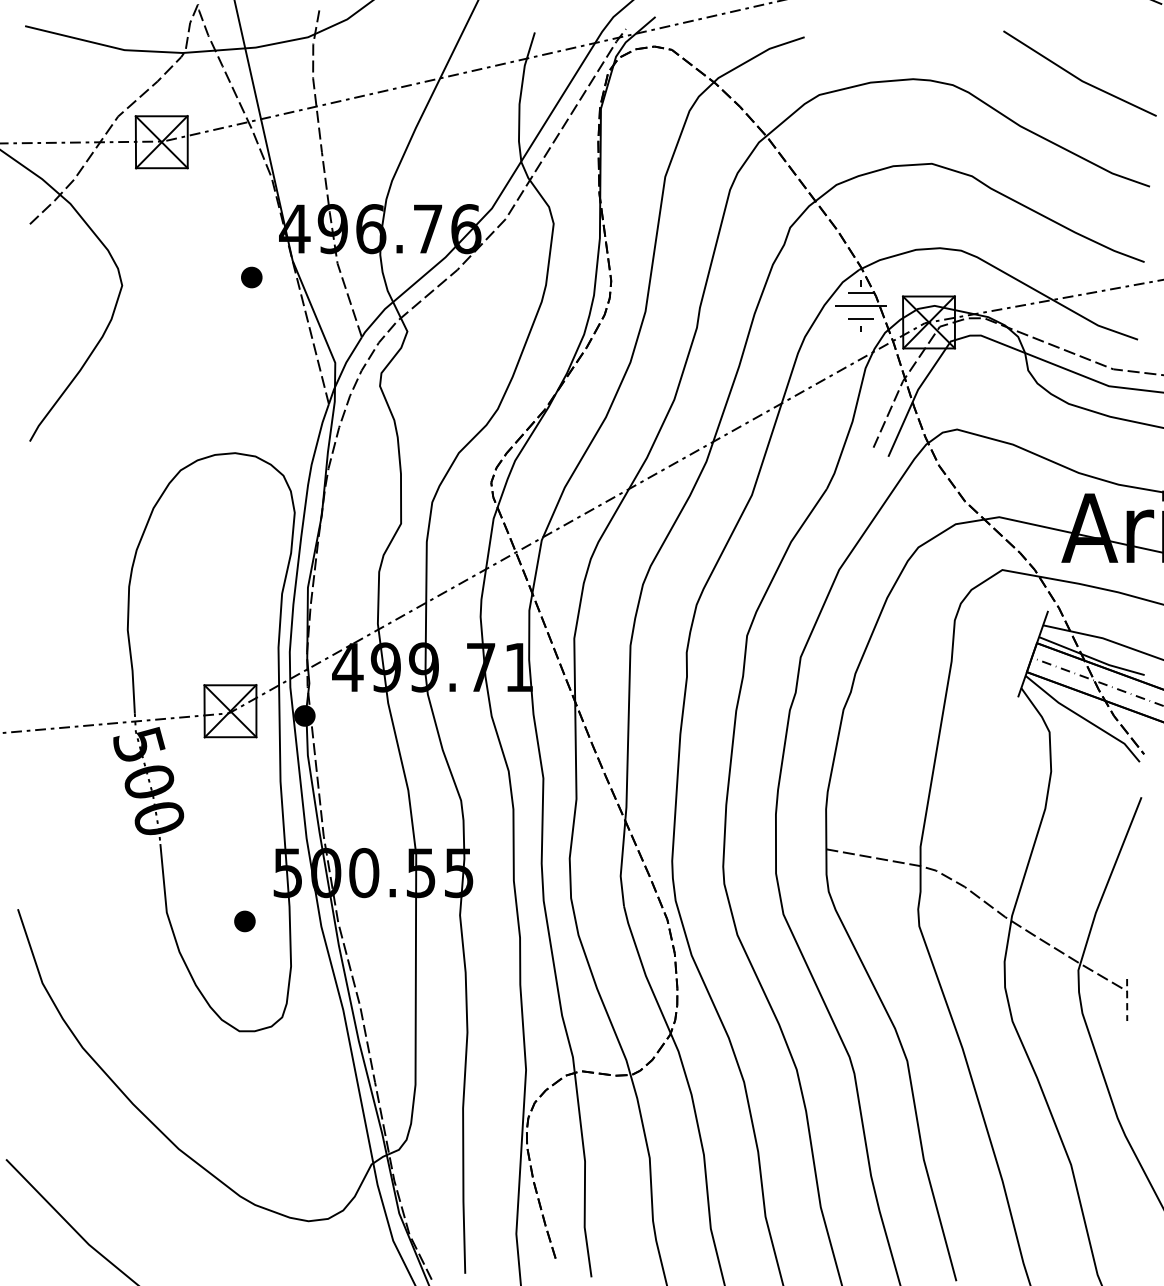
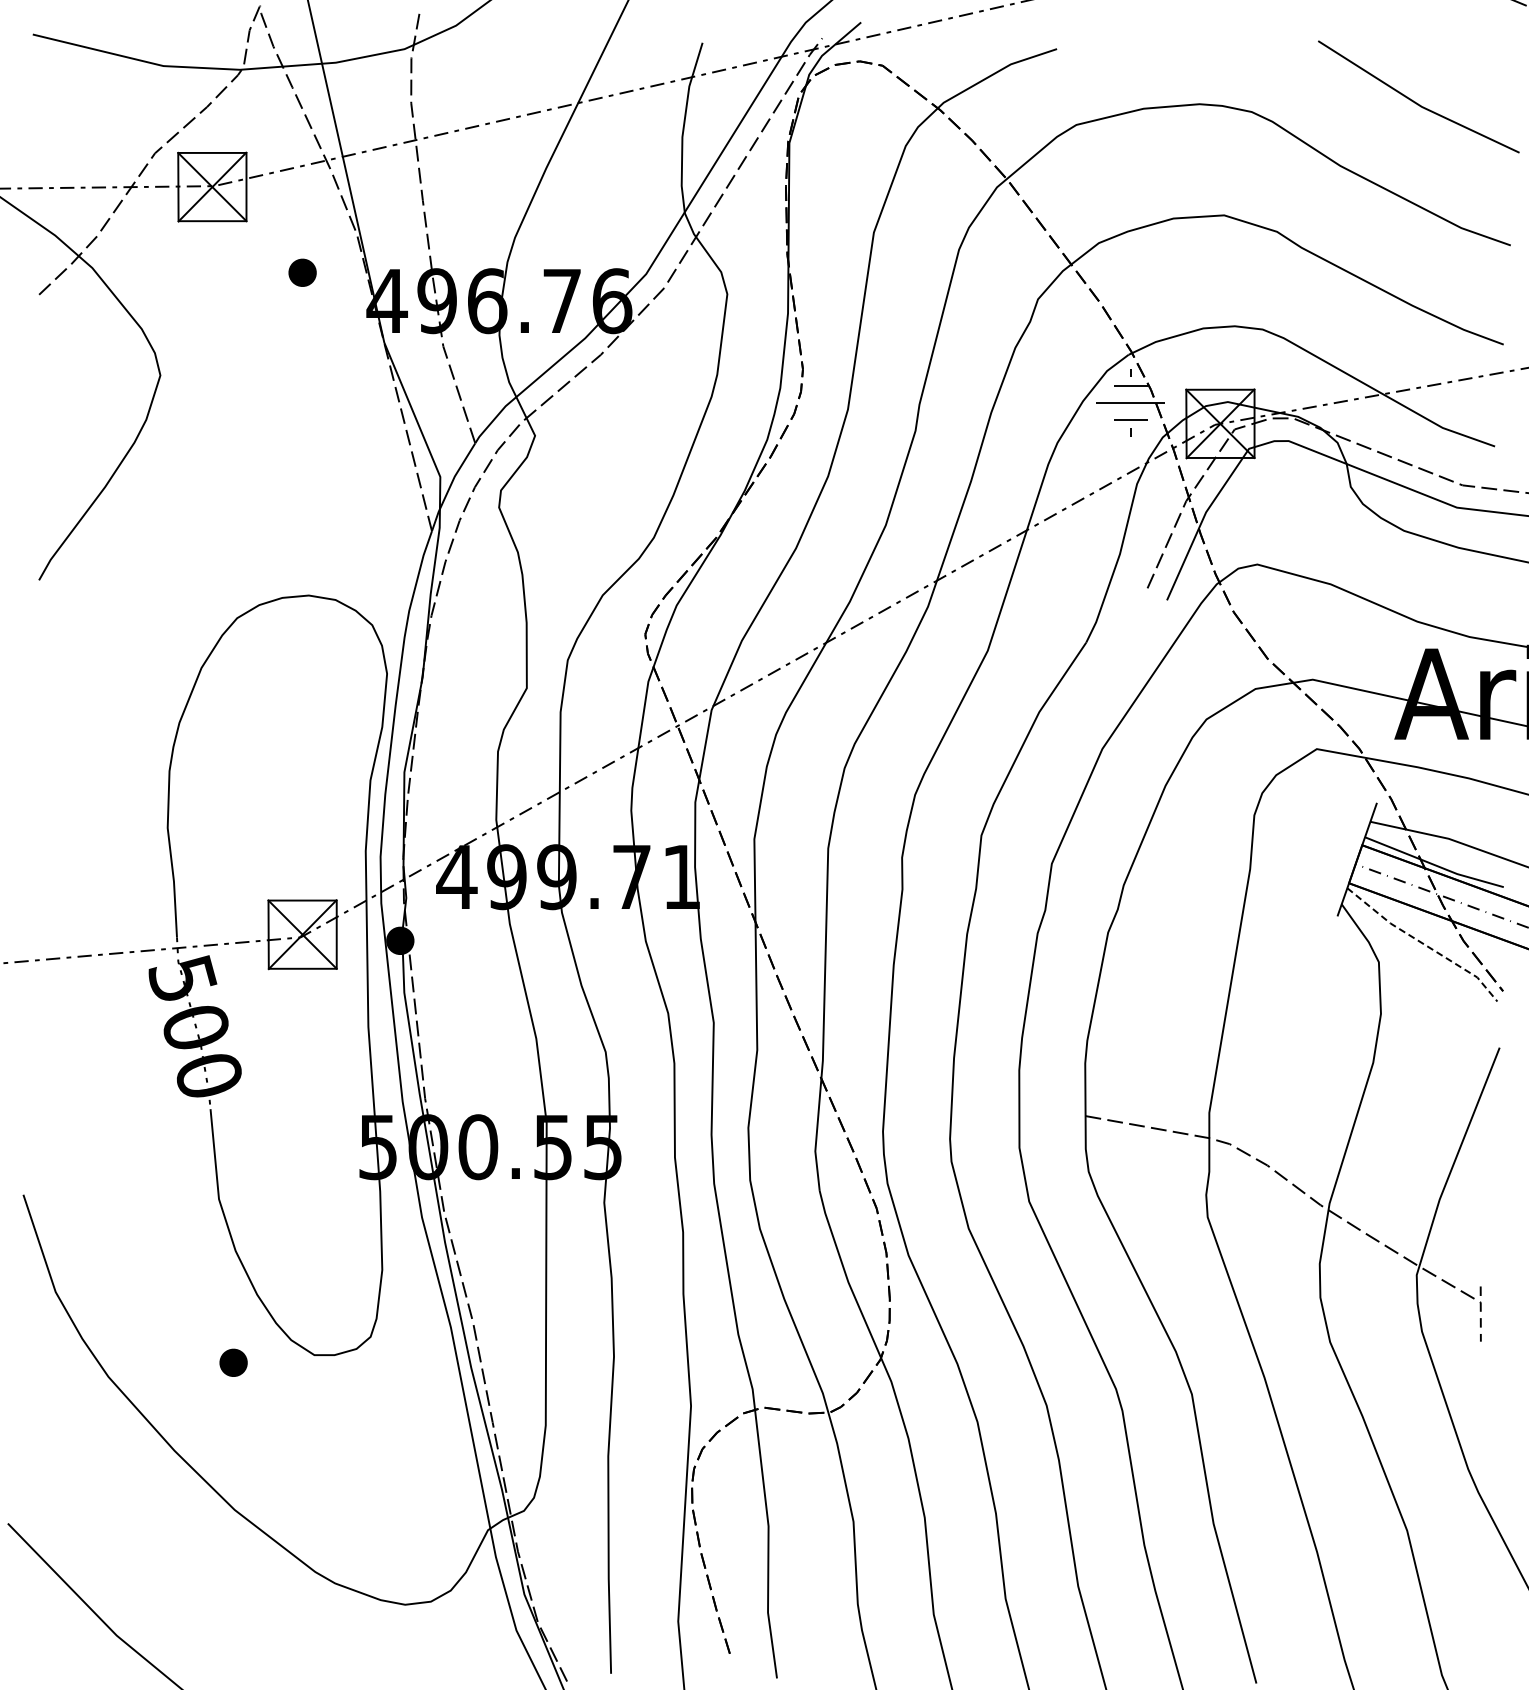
part: (251, 277) -> (302, 272), moved
line: (1083, 718) -> (1423, 944), solid -> dashed
part: (244, 921) -> (233, 1362), moved

